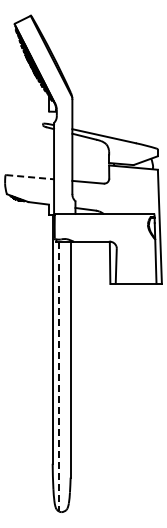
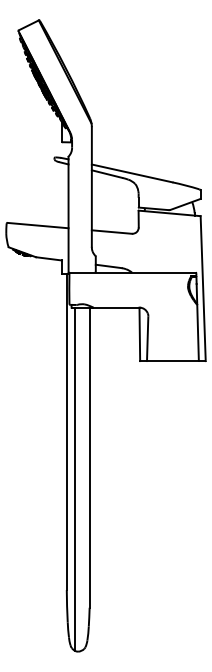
line: (30, 177) -> (38, 225), dashed -> solid
line: (59, 376) -> (75, 479), dashed -> solid

